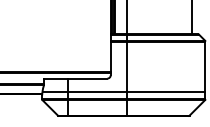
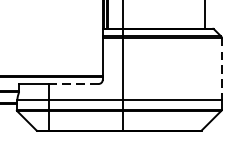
line: (205, 66) -> (221, 68), solid -> dashed
line: (87, 78) -> (73, 83), solid -> dashed

